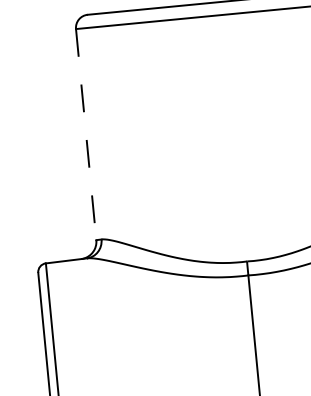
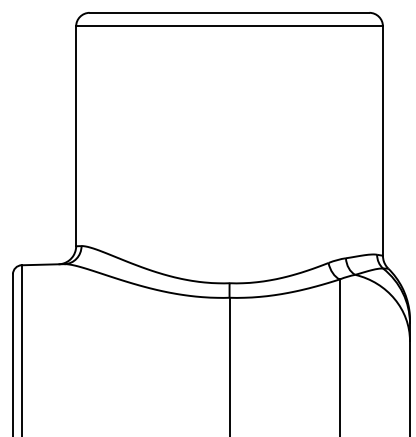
line: (86, 134) -> (76, 136), dashed -> solid

